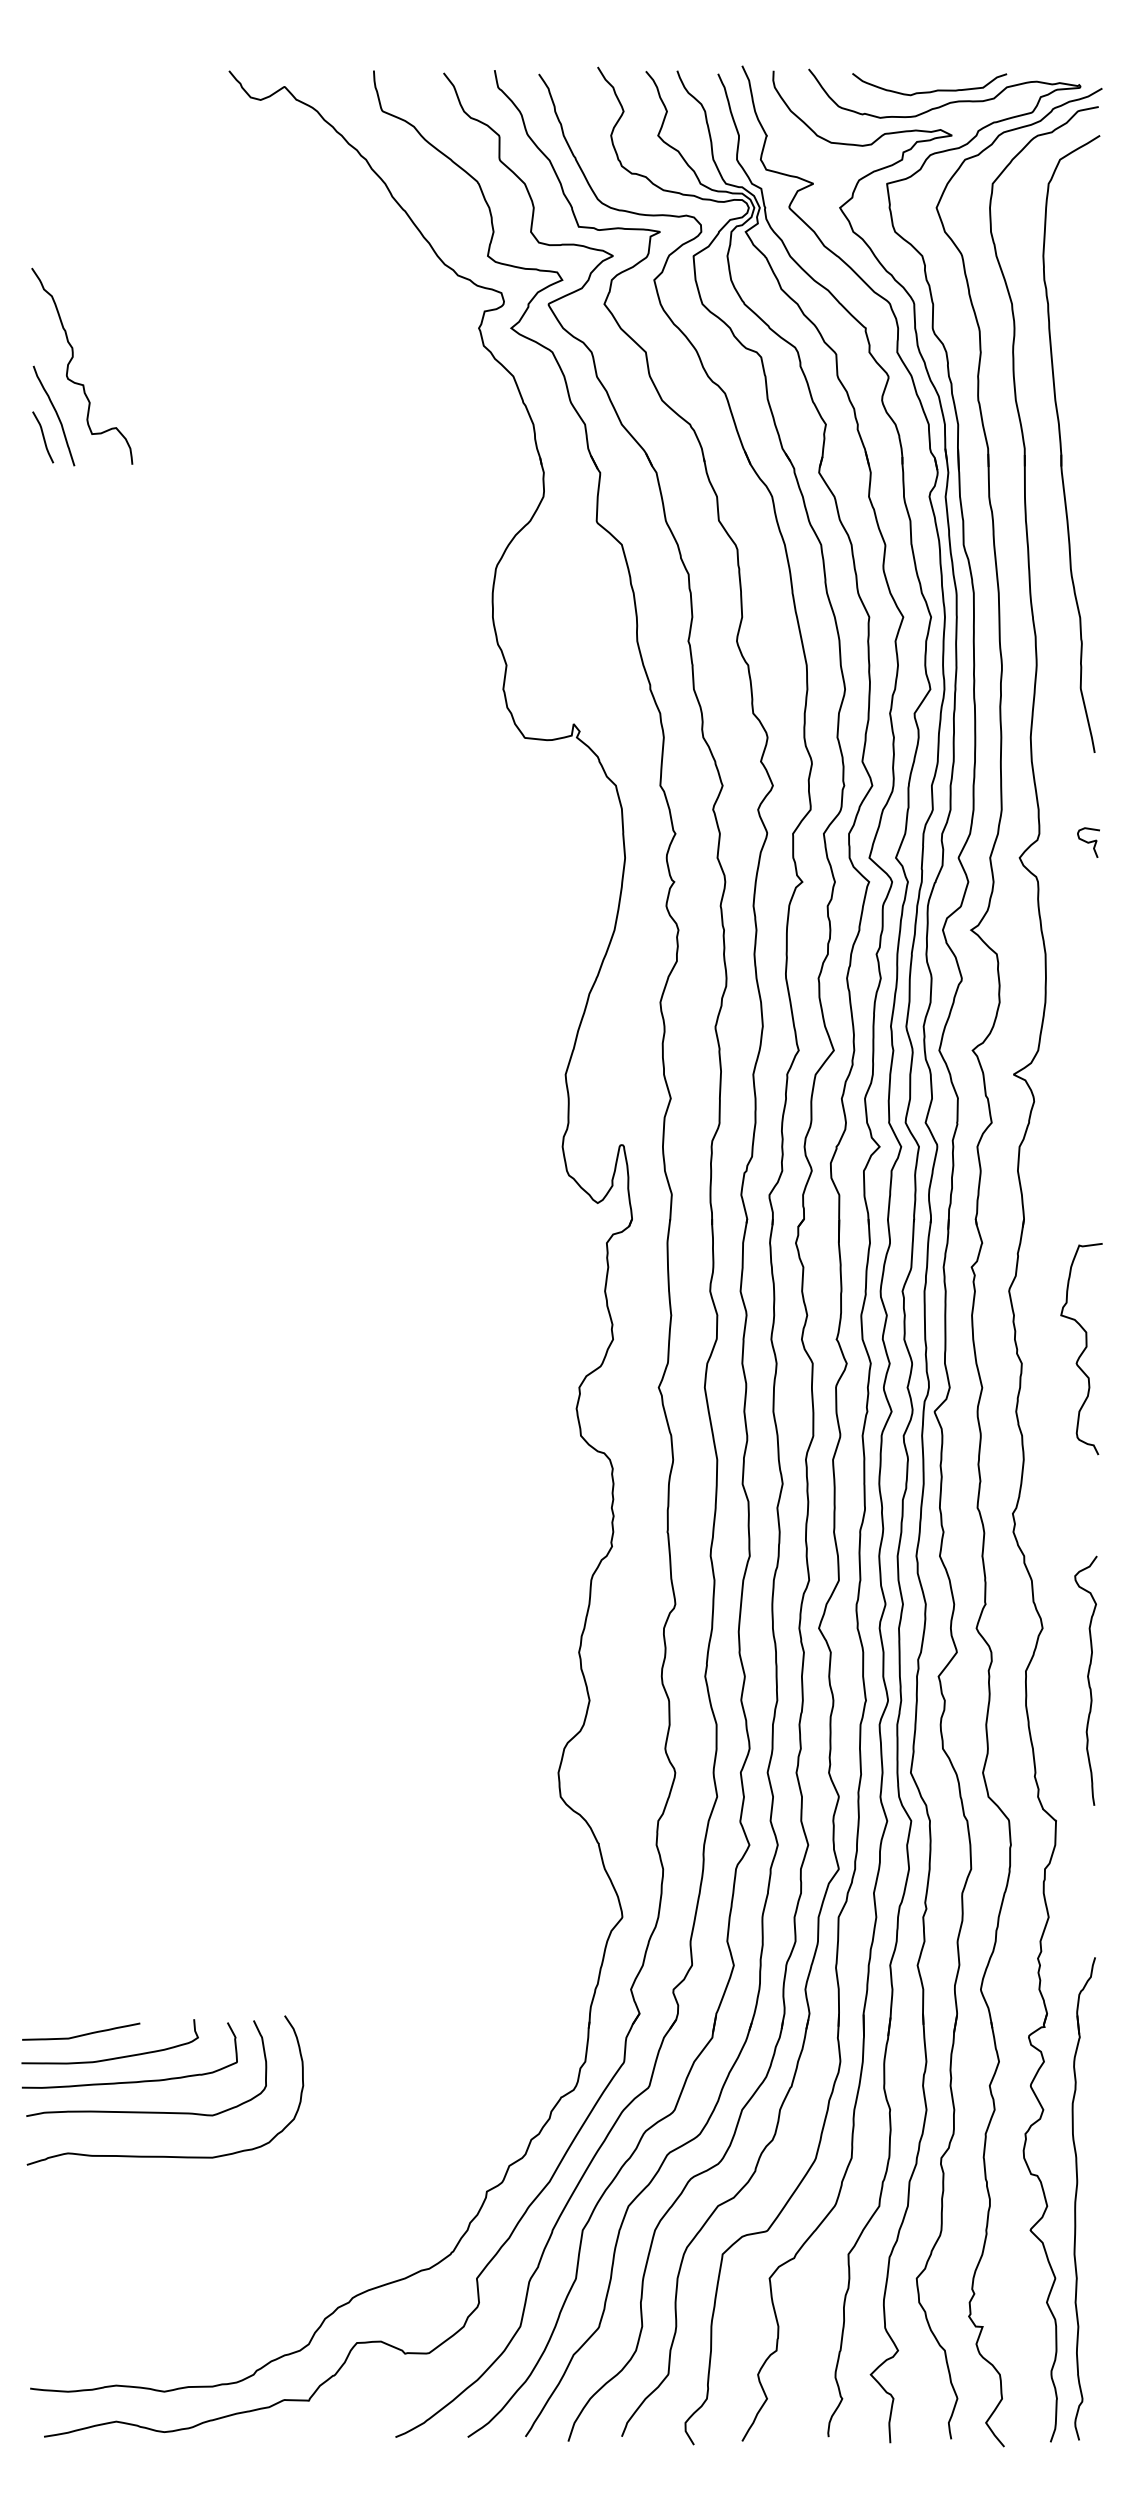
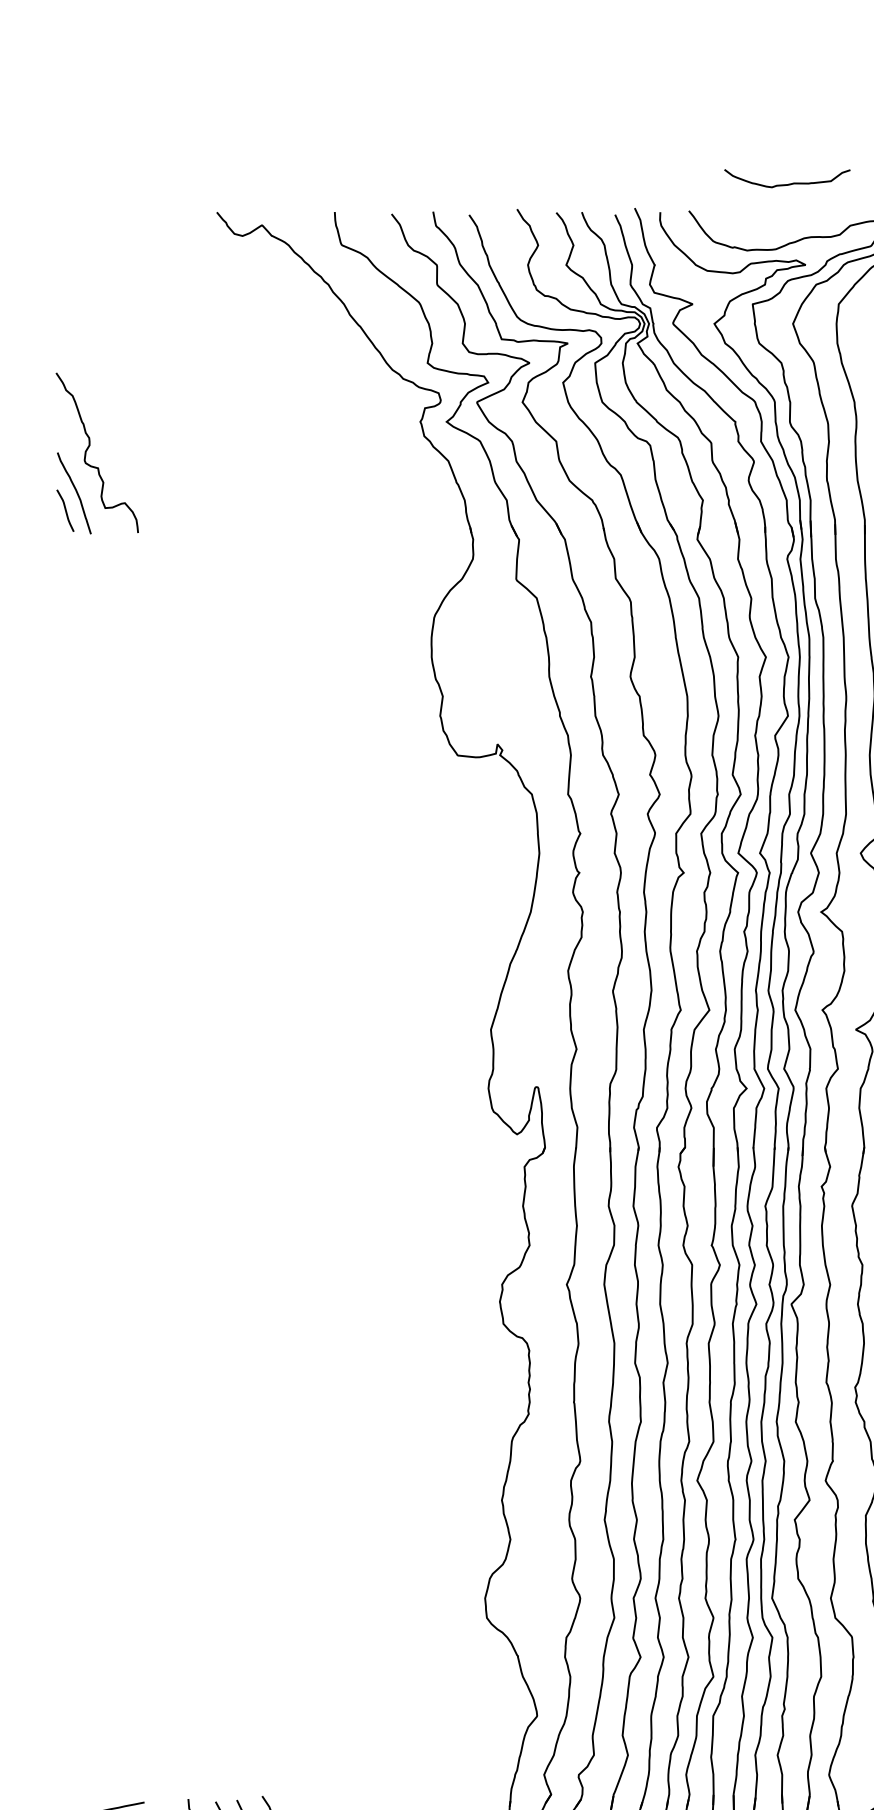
curve: (932, 90) -> (789, 183), moved

